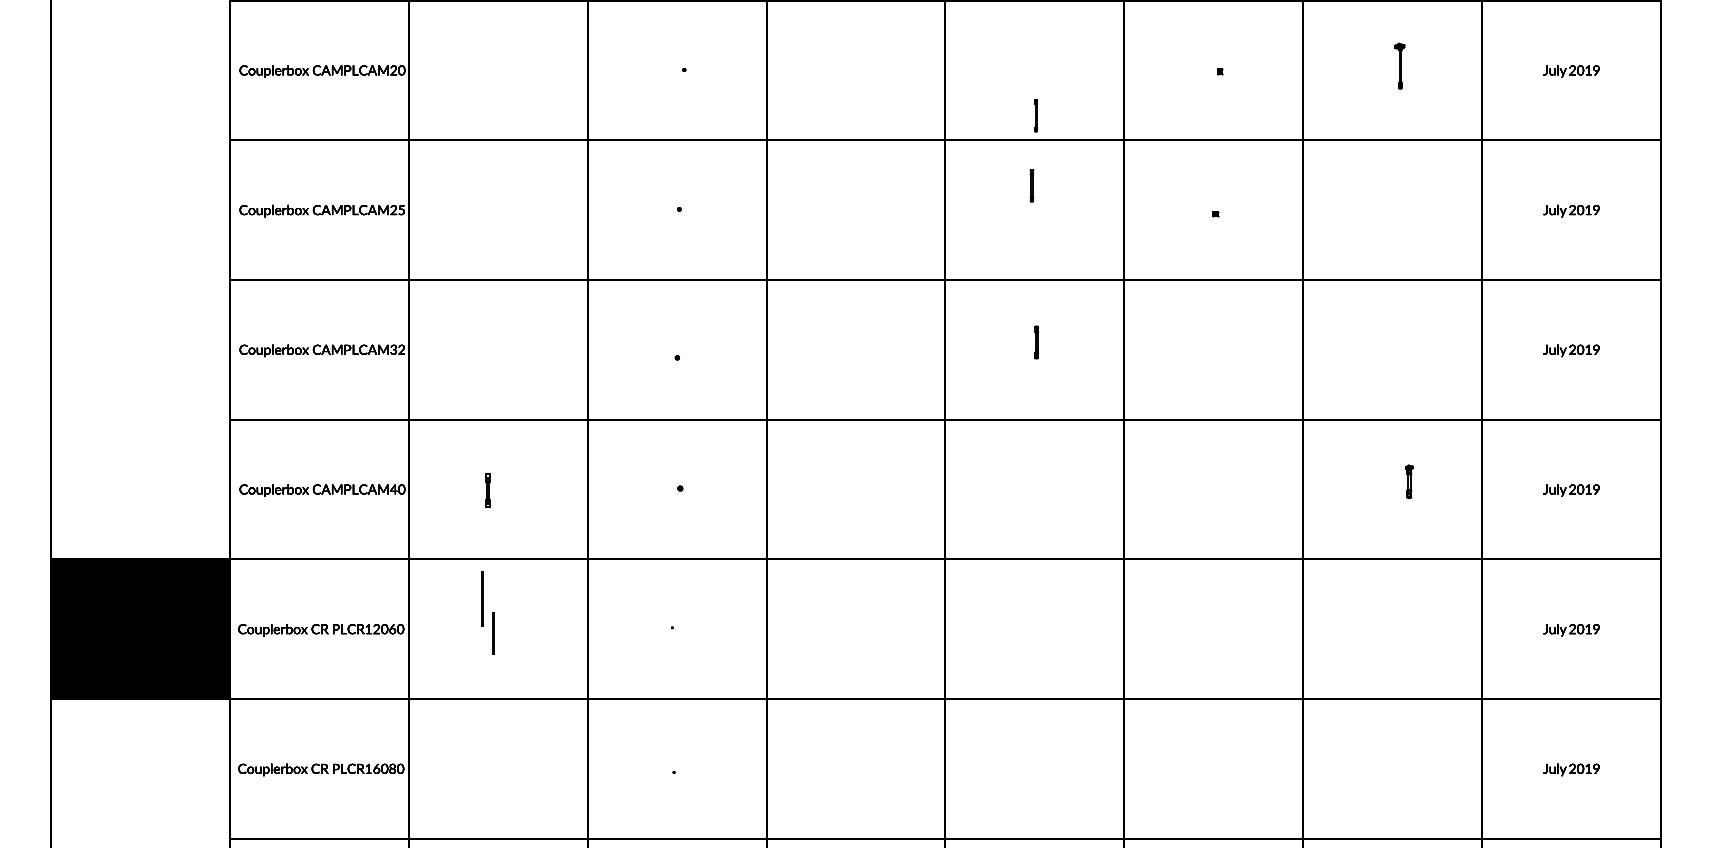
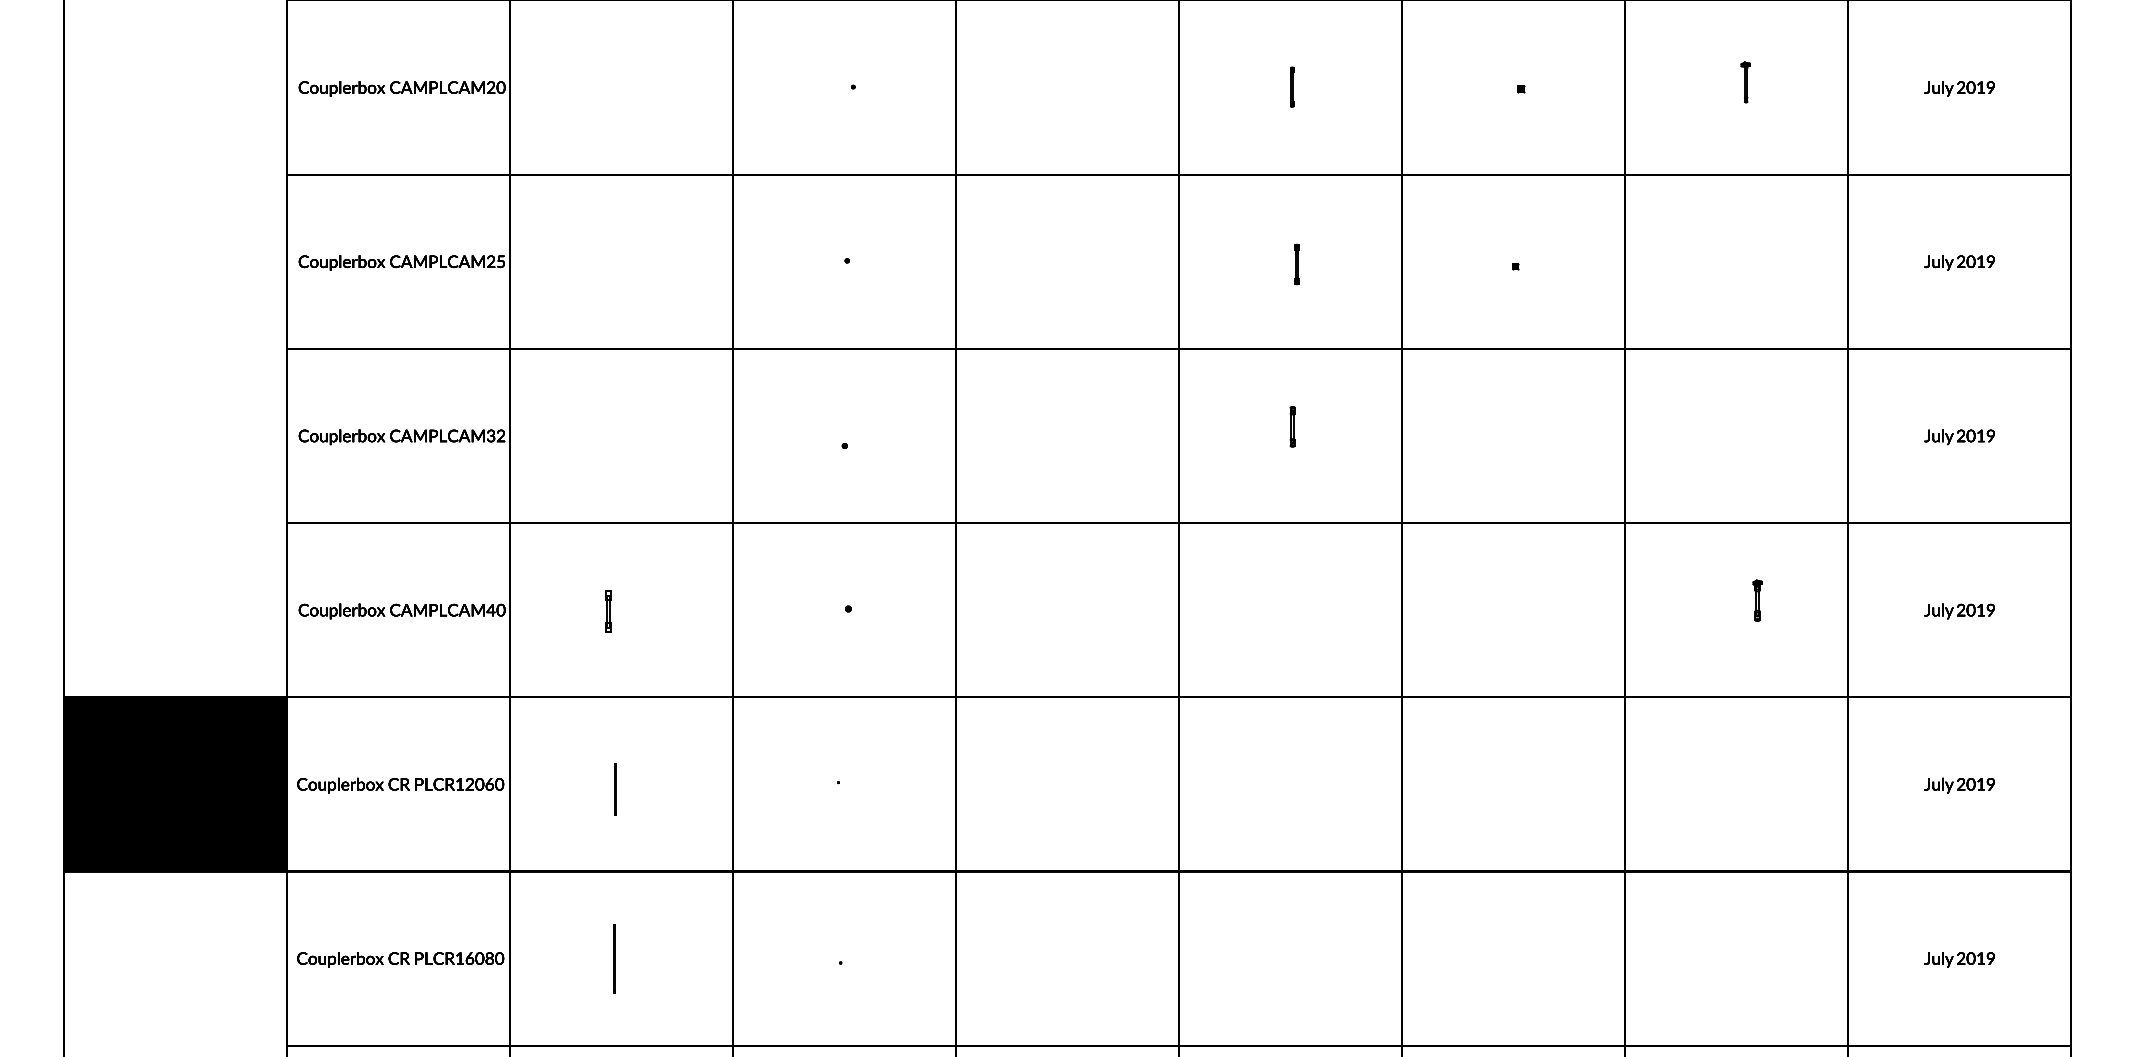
part: (1399, 66) -> (1745, 82), size x0.71
line: (1036, 115) -> (1292, 86), moved
part: (1031, 185) -> (1296, 264), moved
line: (483, 598) -> (614, 958), moved

